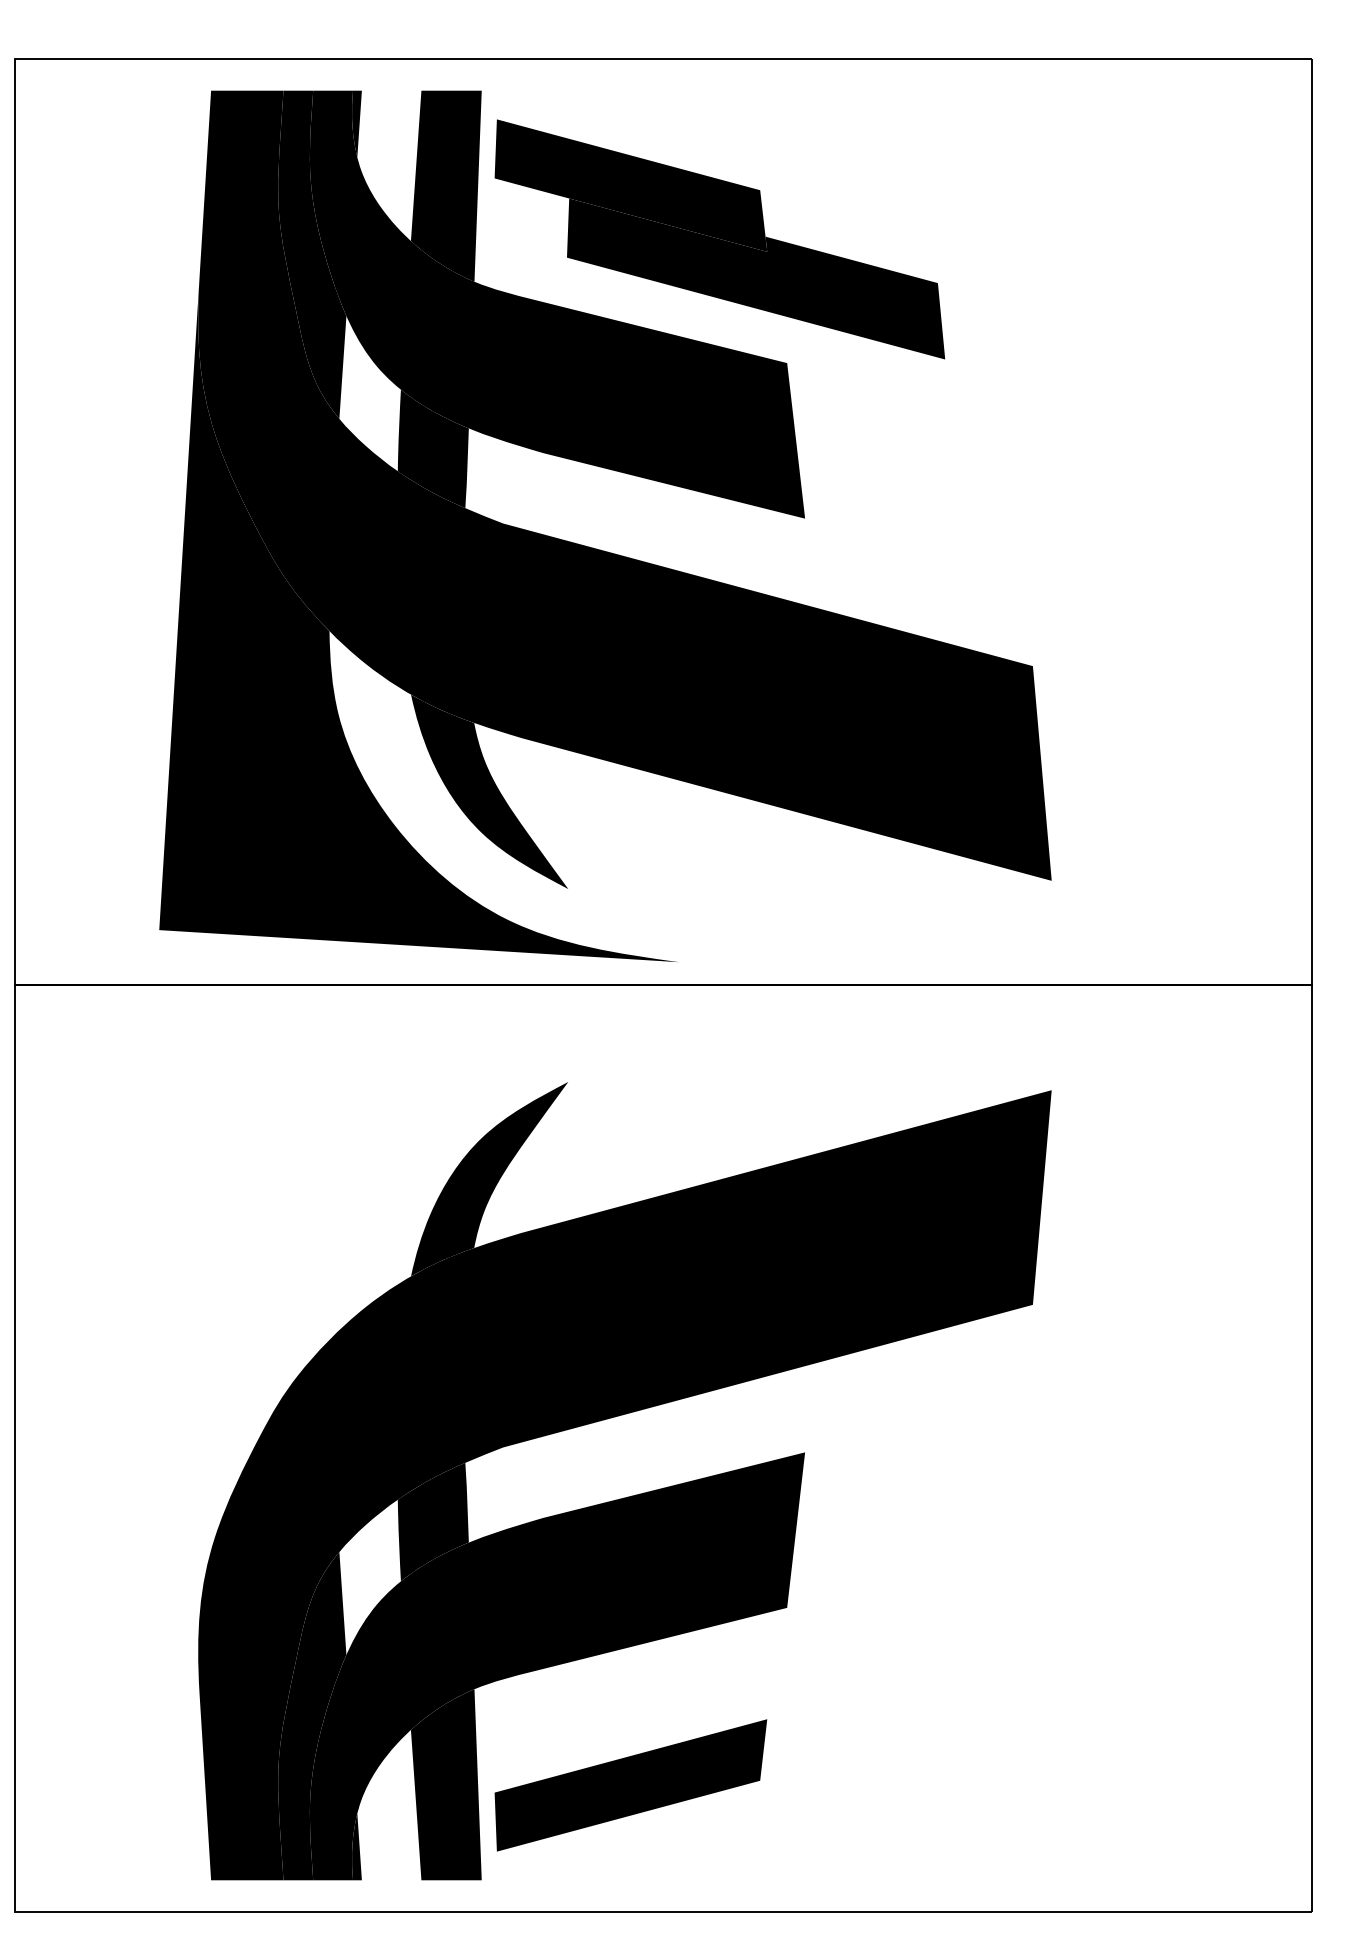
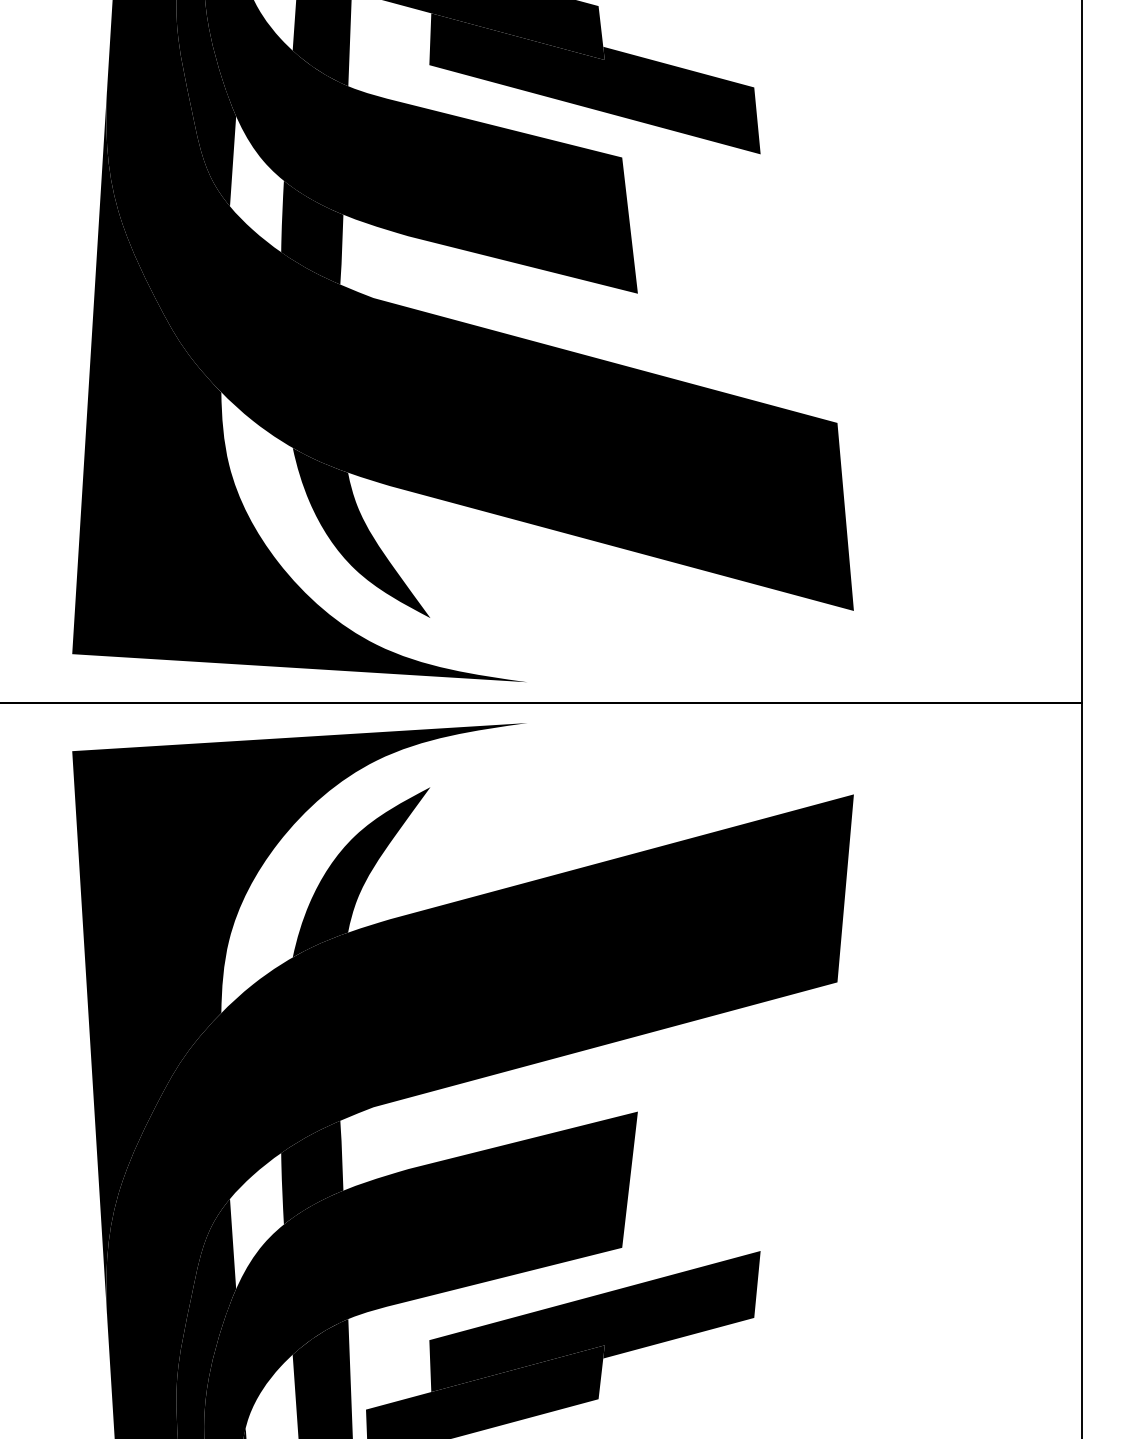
fill: (419, 1351) -> (300, 1023), added
fill: (755, 1691) -> (594, 1321), added

